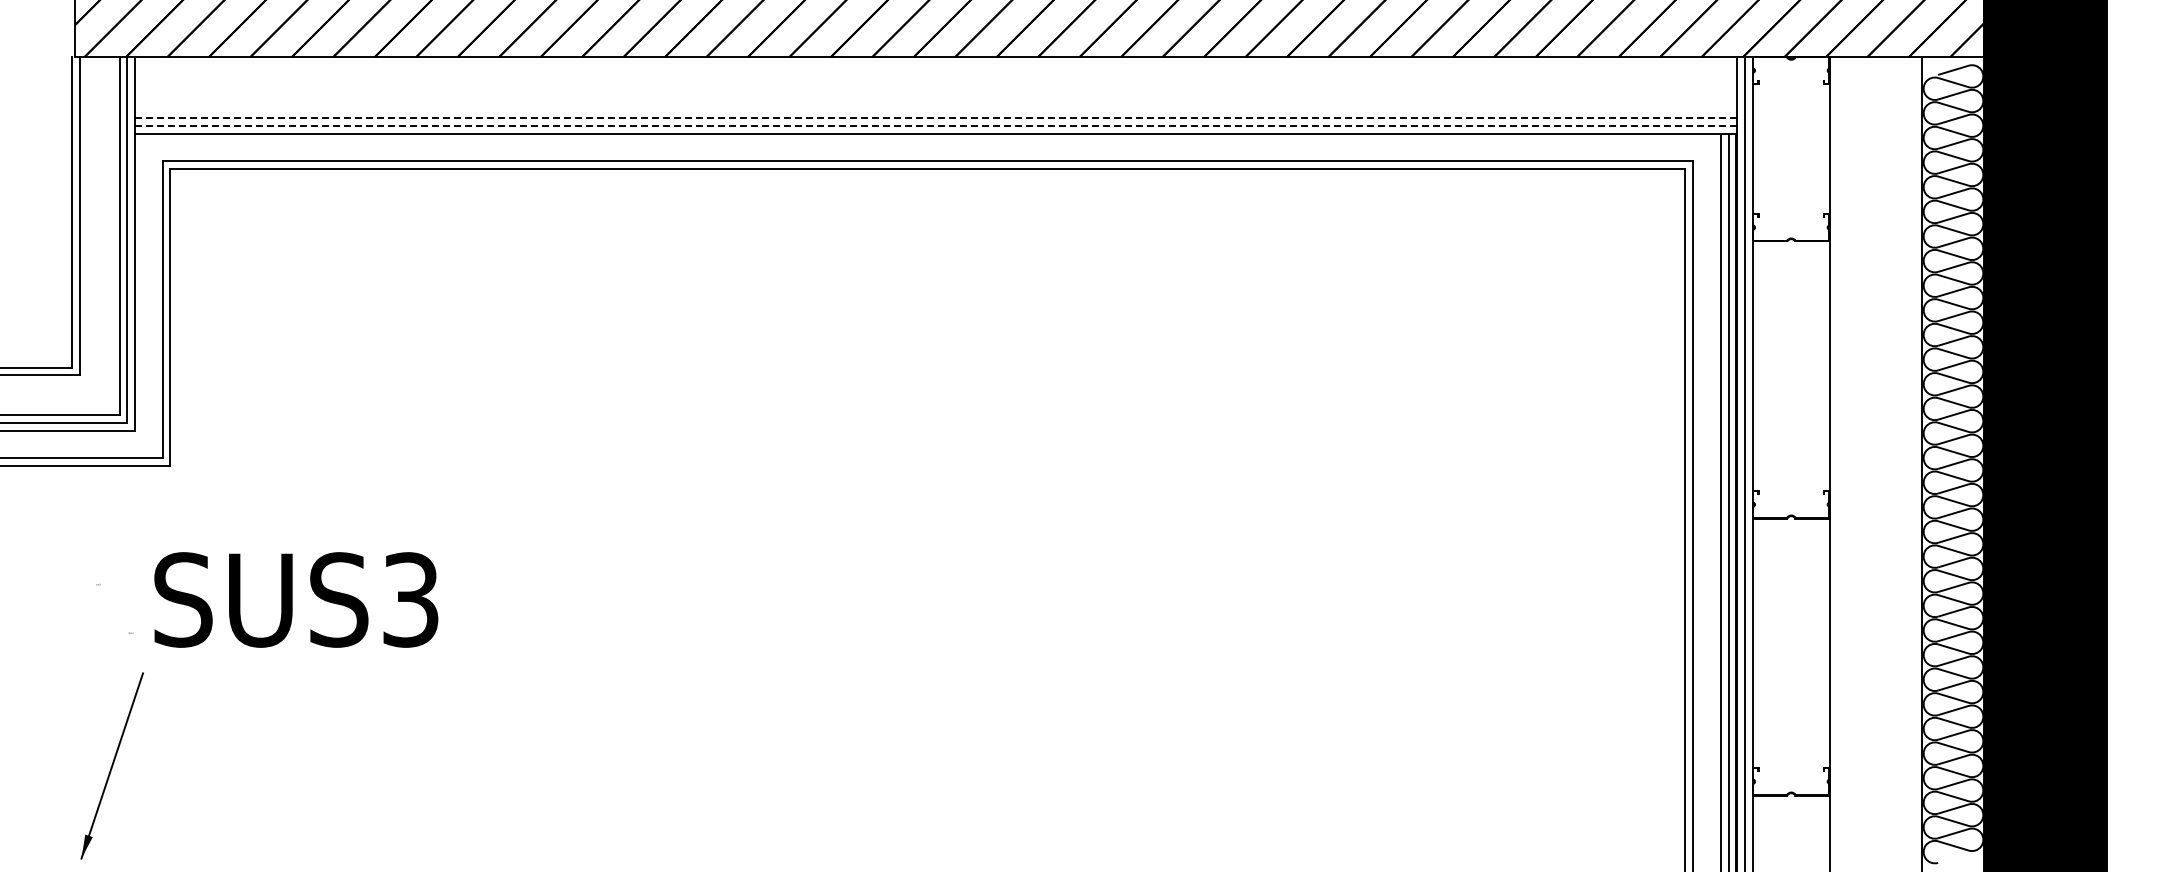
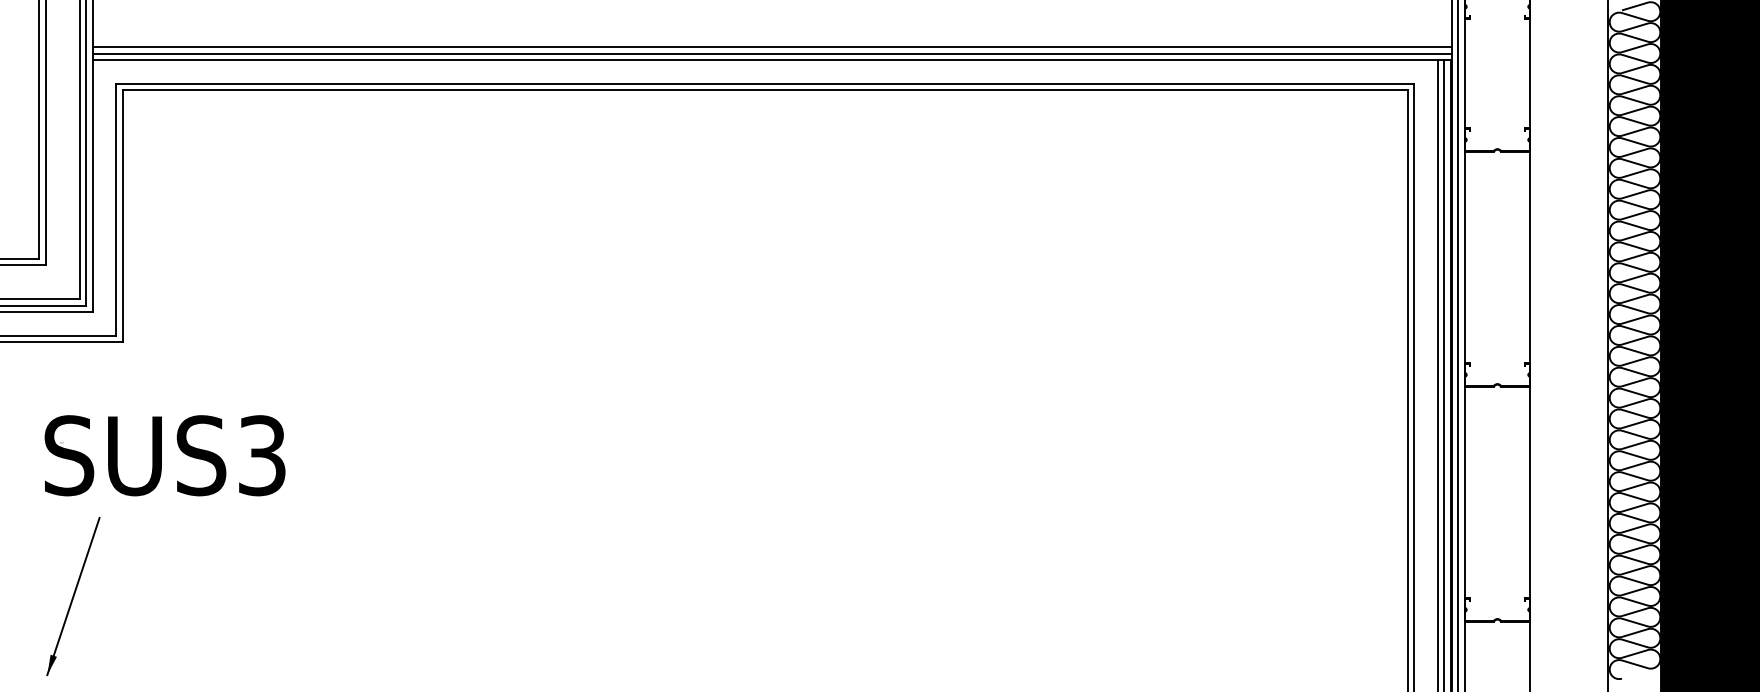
line: (936, 118) -> (772, 47), dashed -> solid
line: (936, 126) -> (772, 54), dashed -> solid
text: (296, 599) -> (165, 455), moved

